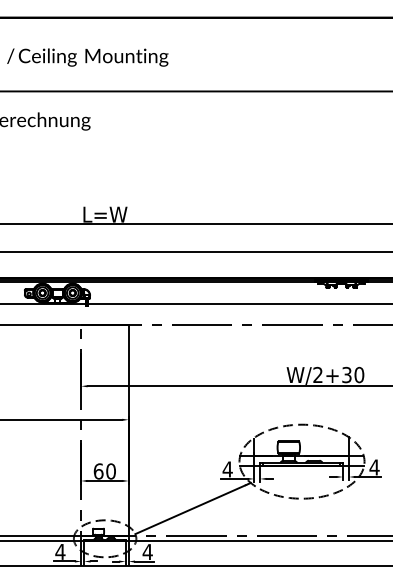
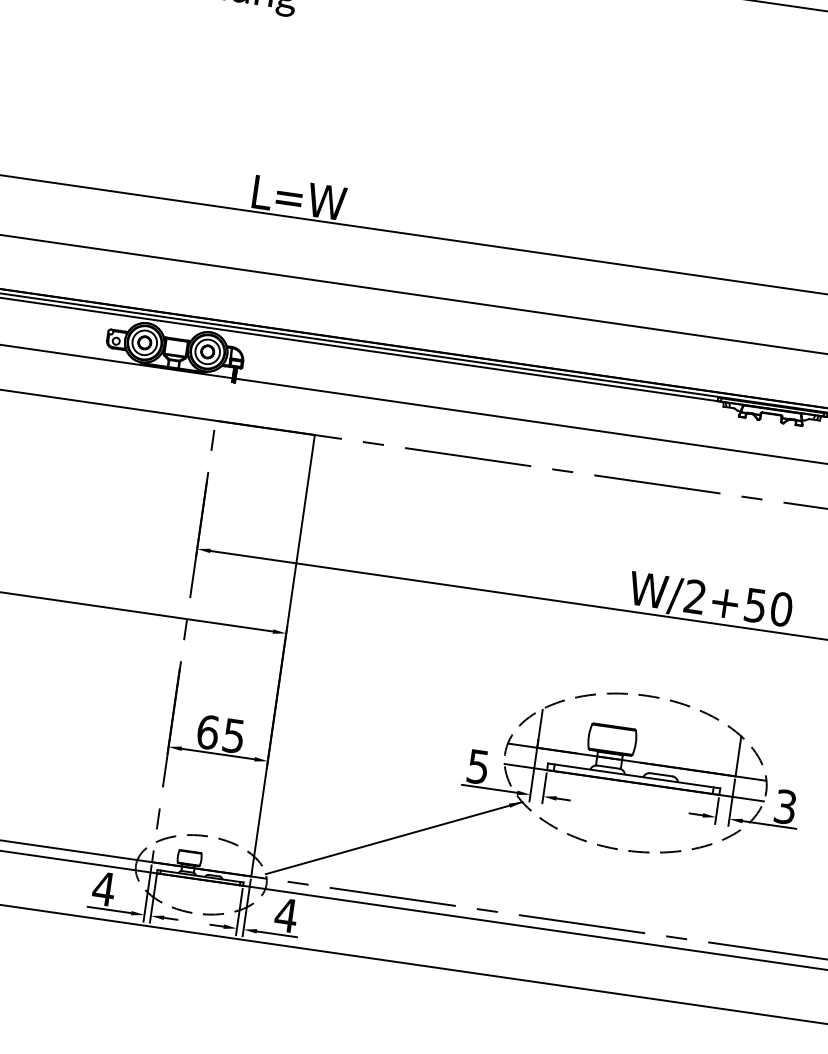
text: (346, 374) -> (754, 604), W/2+30 -> W/2+50
text: (374, 467) -> (785, 807), 4 -> 3
text: (227, 469) -> (477, 766), 4 -> 5
text: (110, 471) -> (232, 735), 60 -> 65

